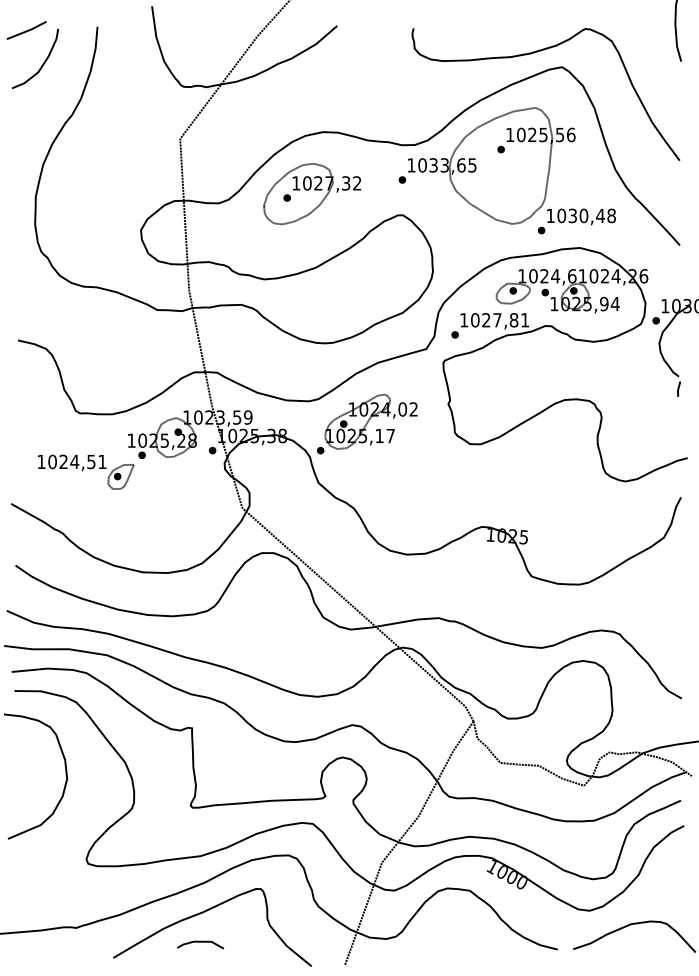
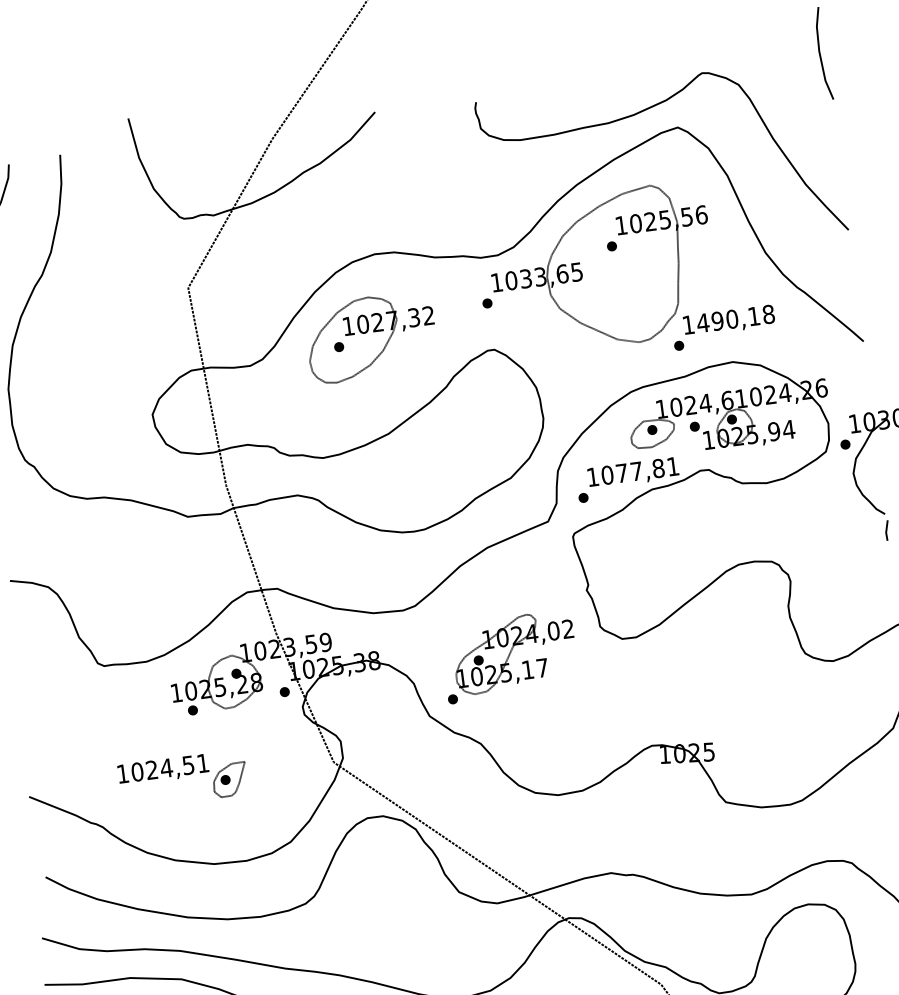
text: (581, 215) -> (729, 319), 1030,48 -> 1490,18
text: (486, 320) -> (622, 473), 1027,81 -> 1077,81
part: (367, 423) -> (509, 655), moved
part: (86, 471) -> (183, 778), moved

